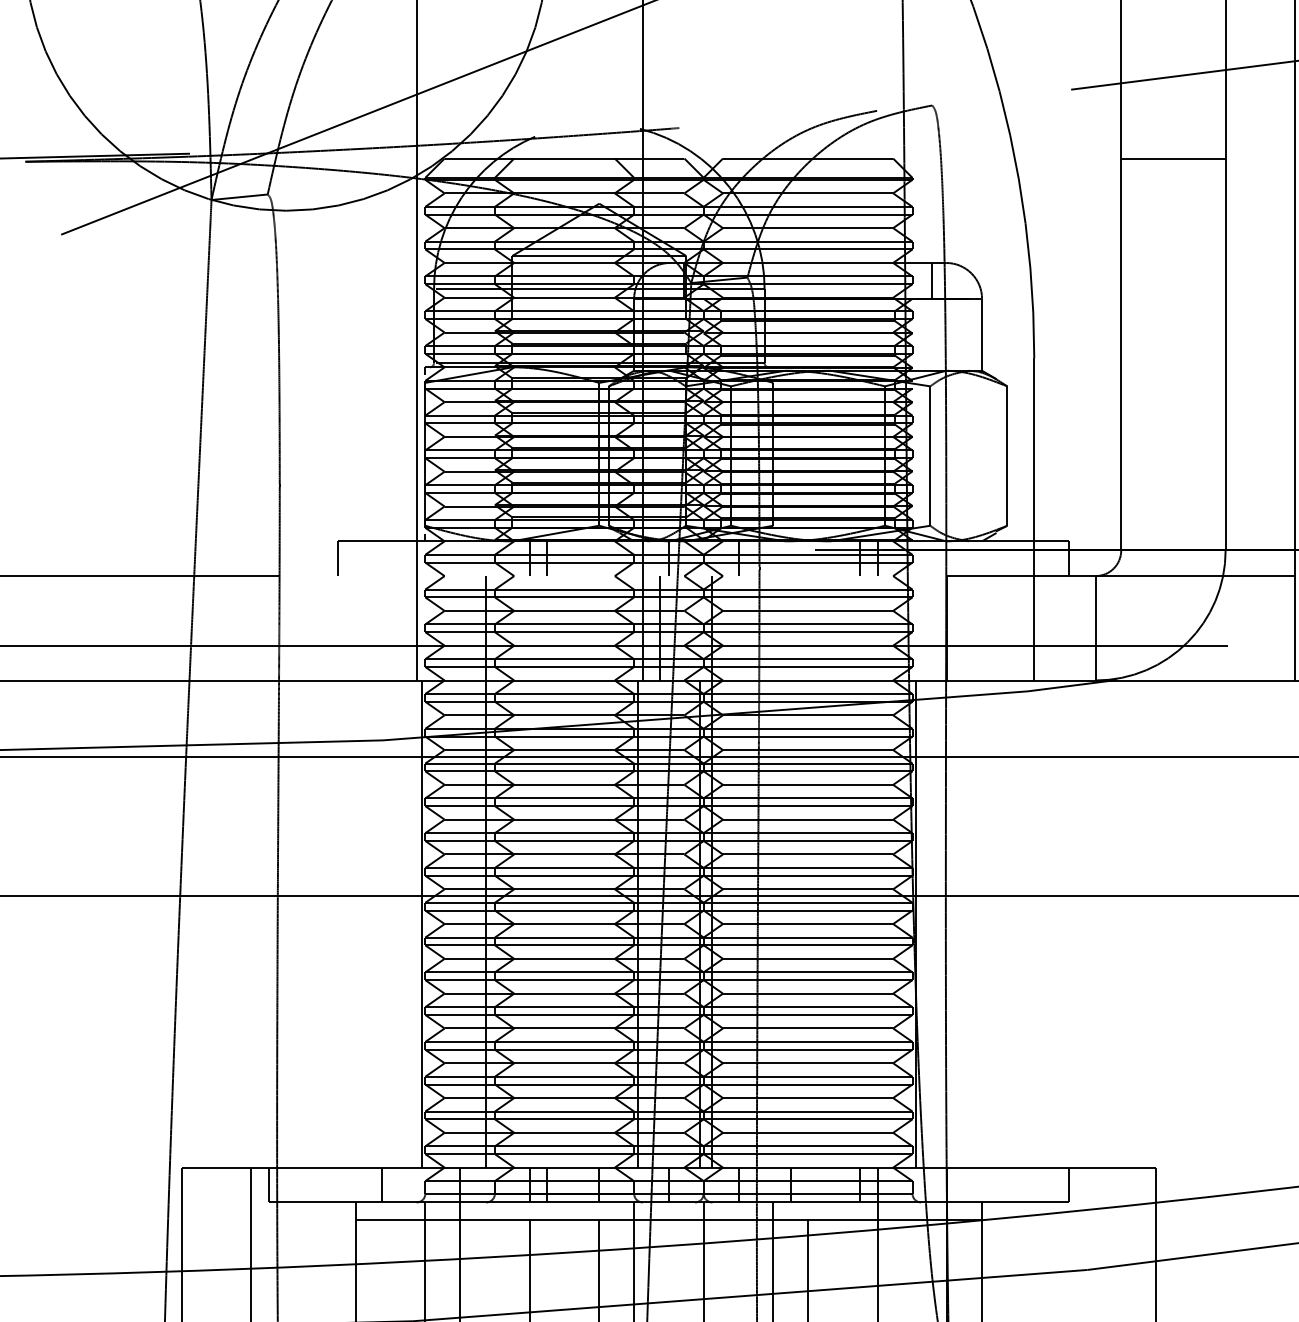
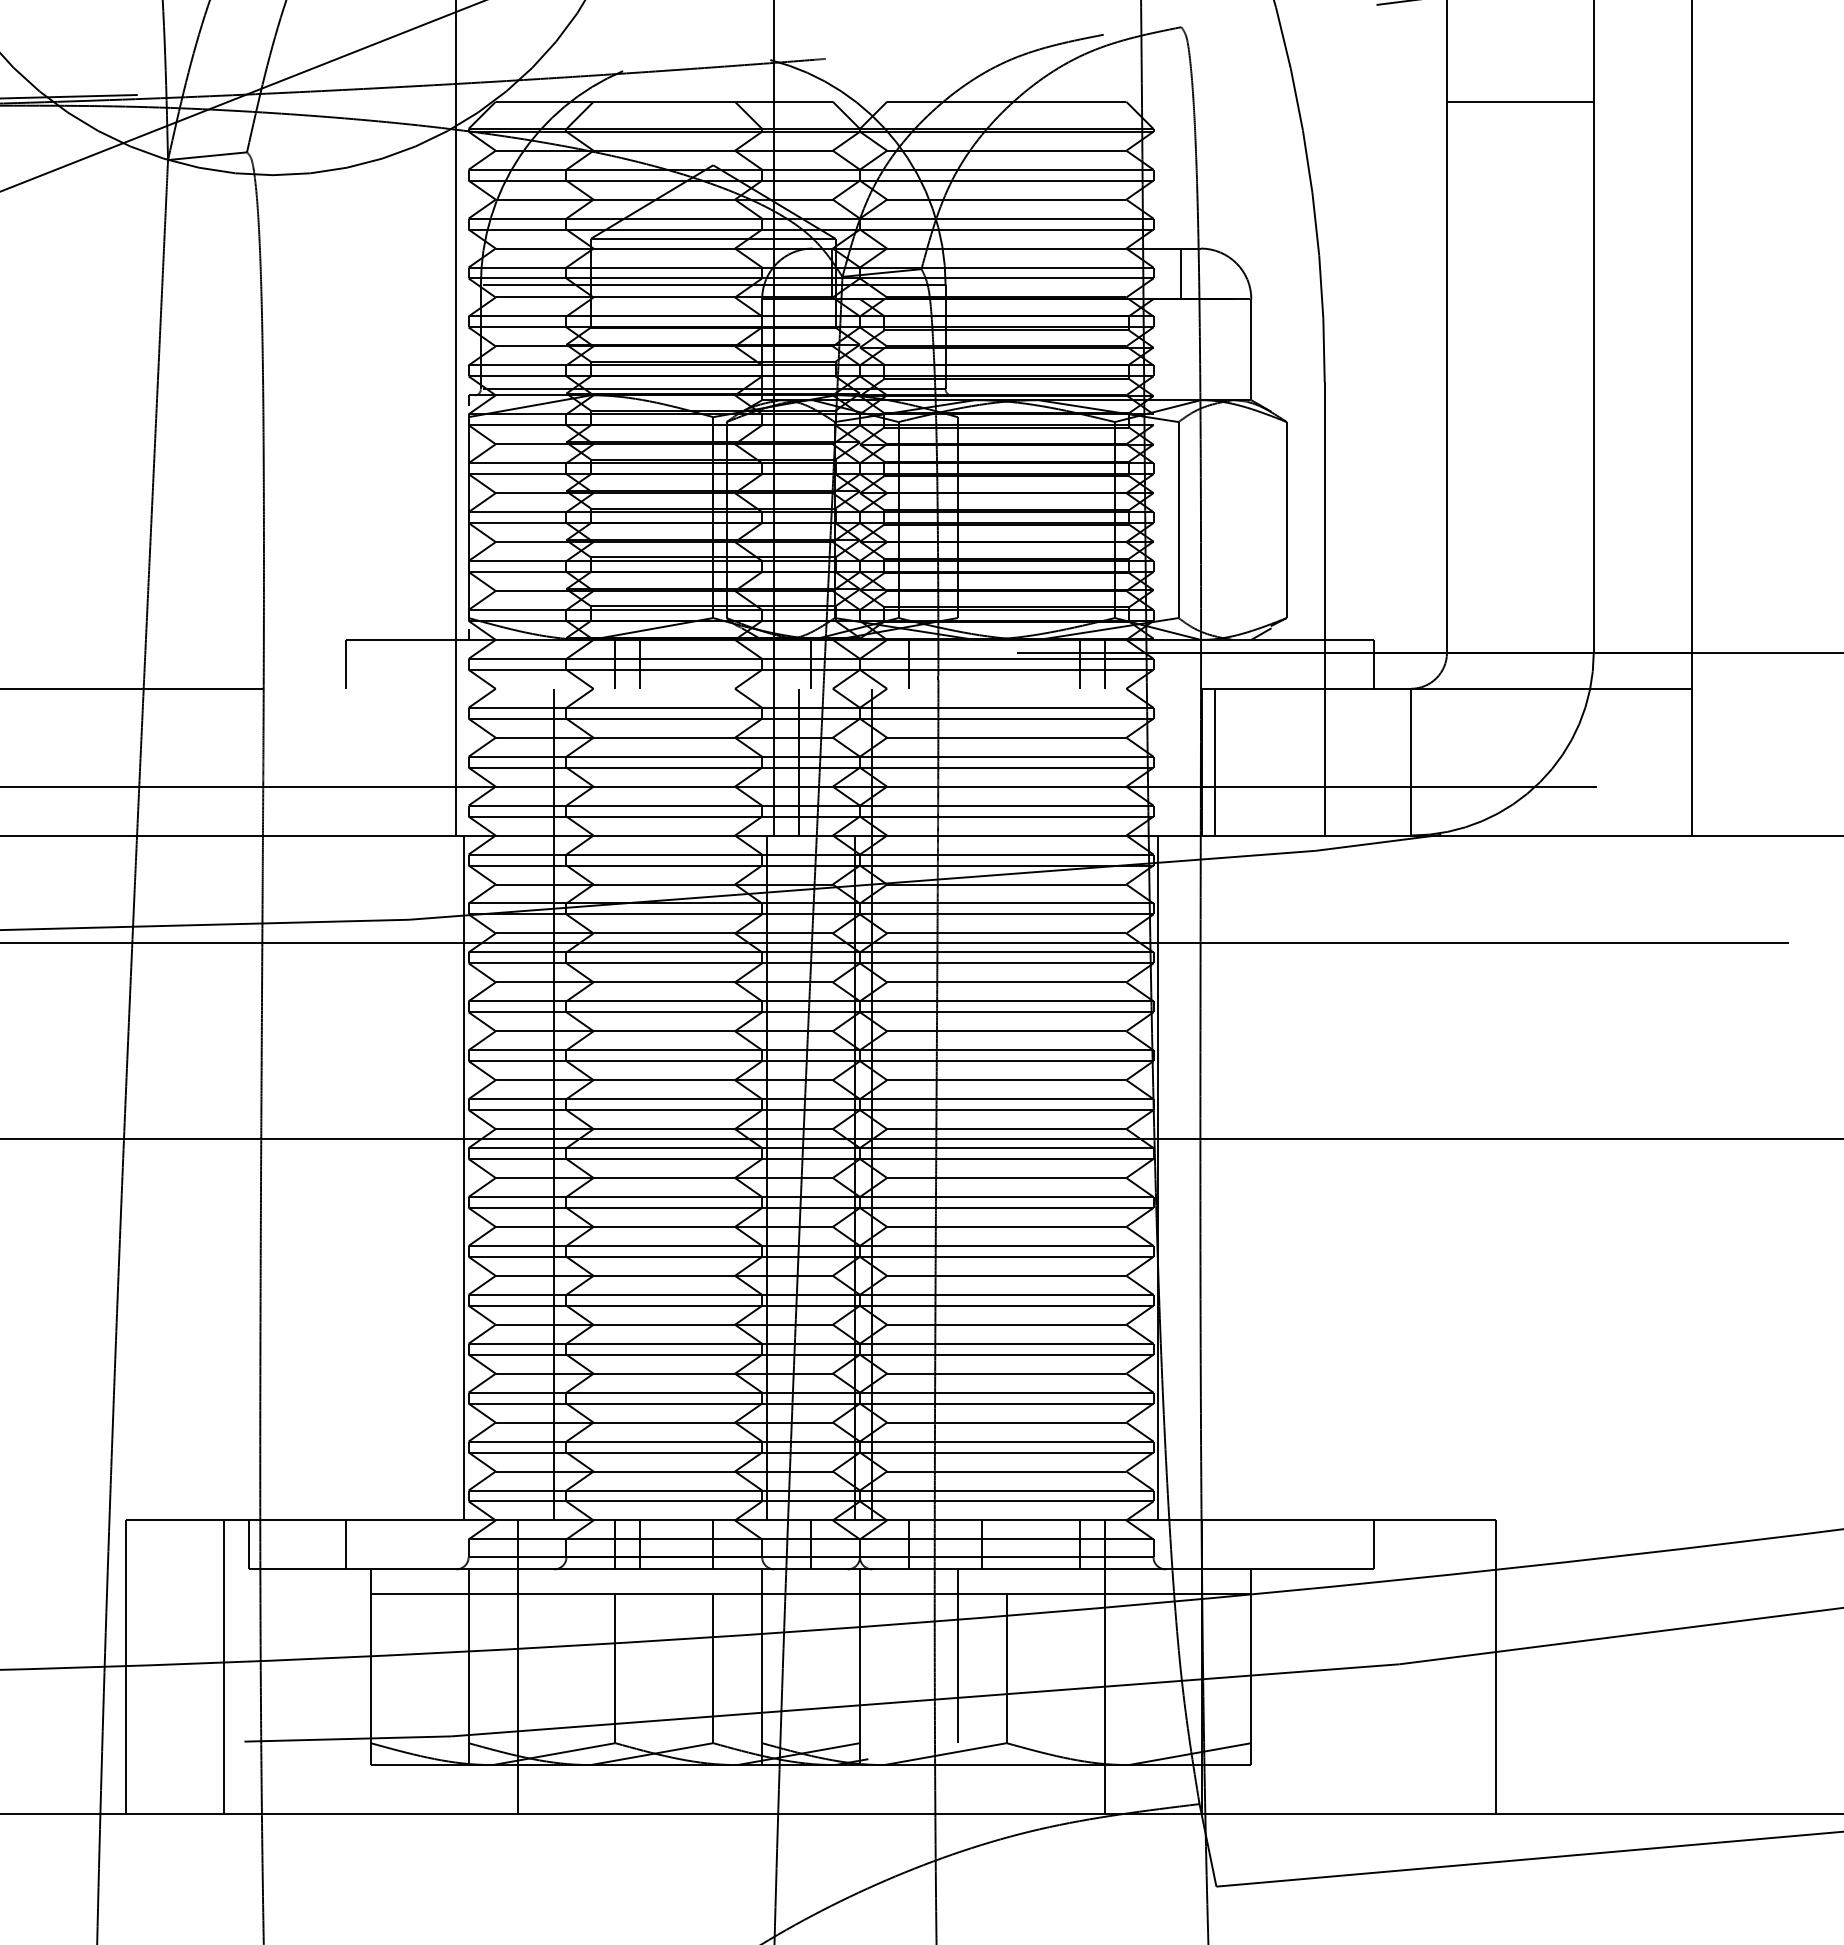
line: (955, 627) -> (1214, 761), added
line: (382, 1184) -> (346, 1544), moved

